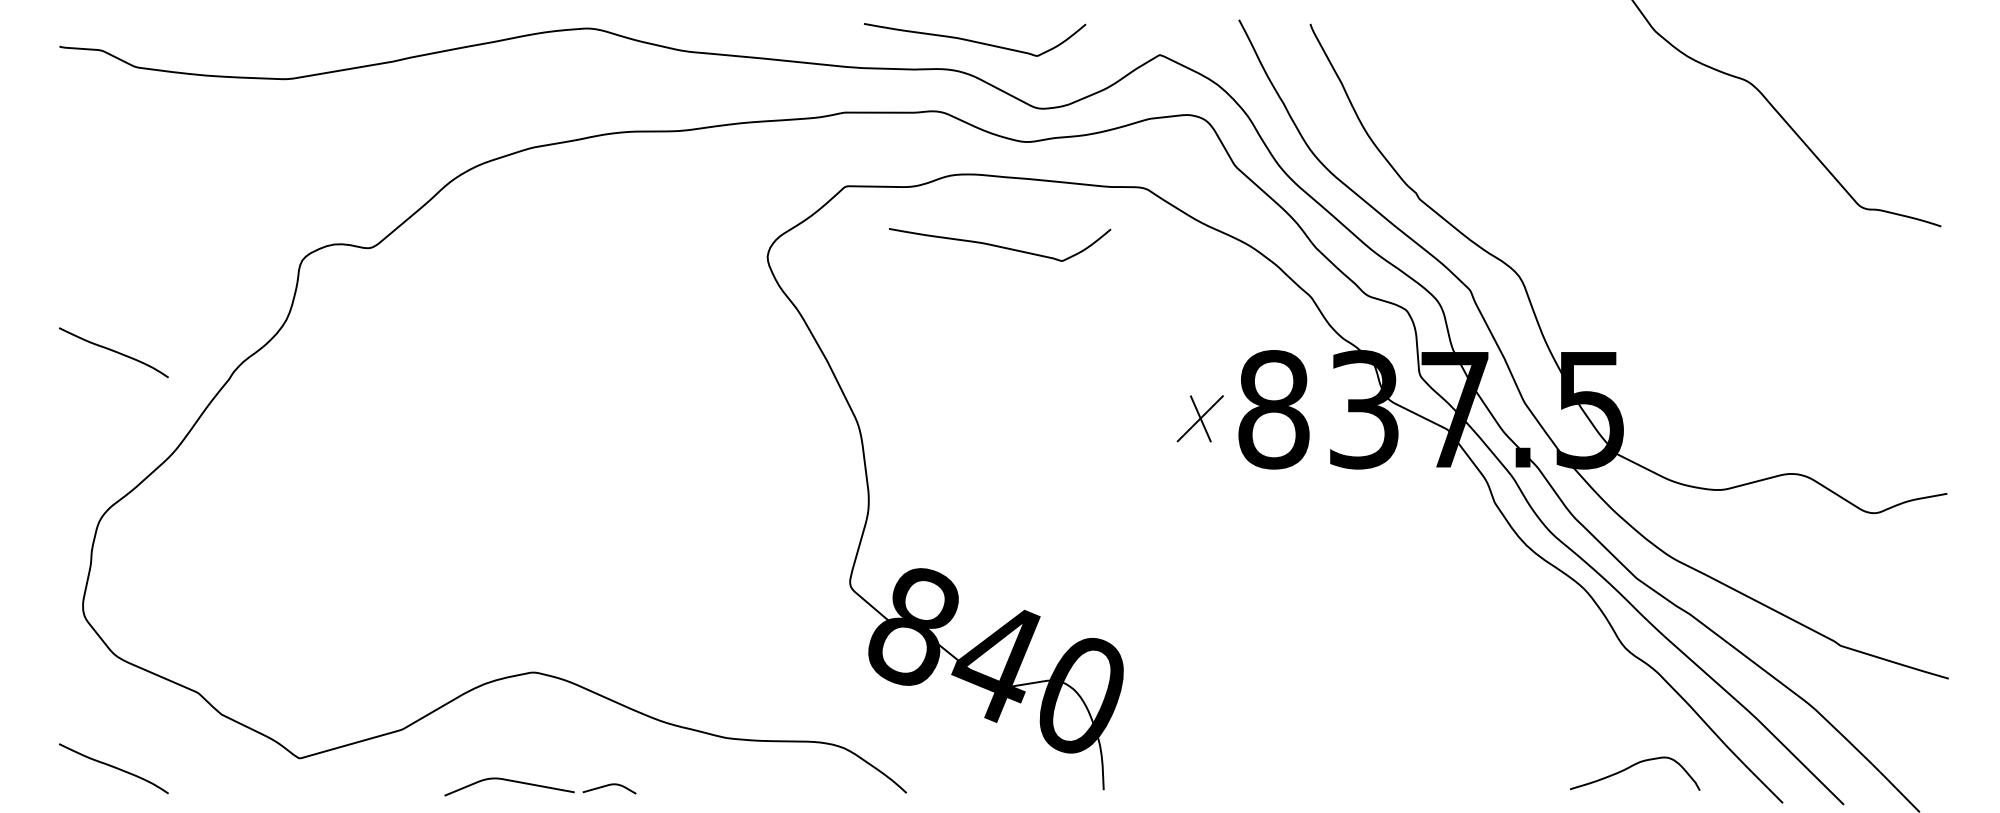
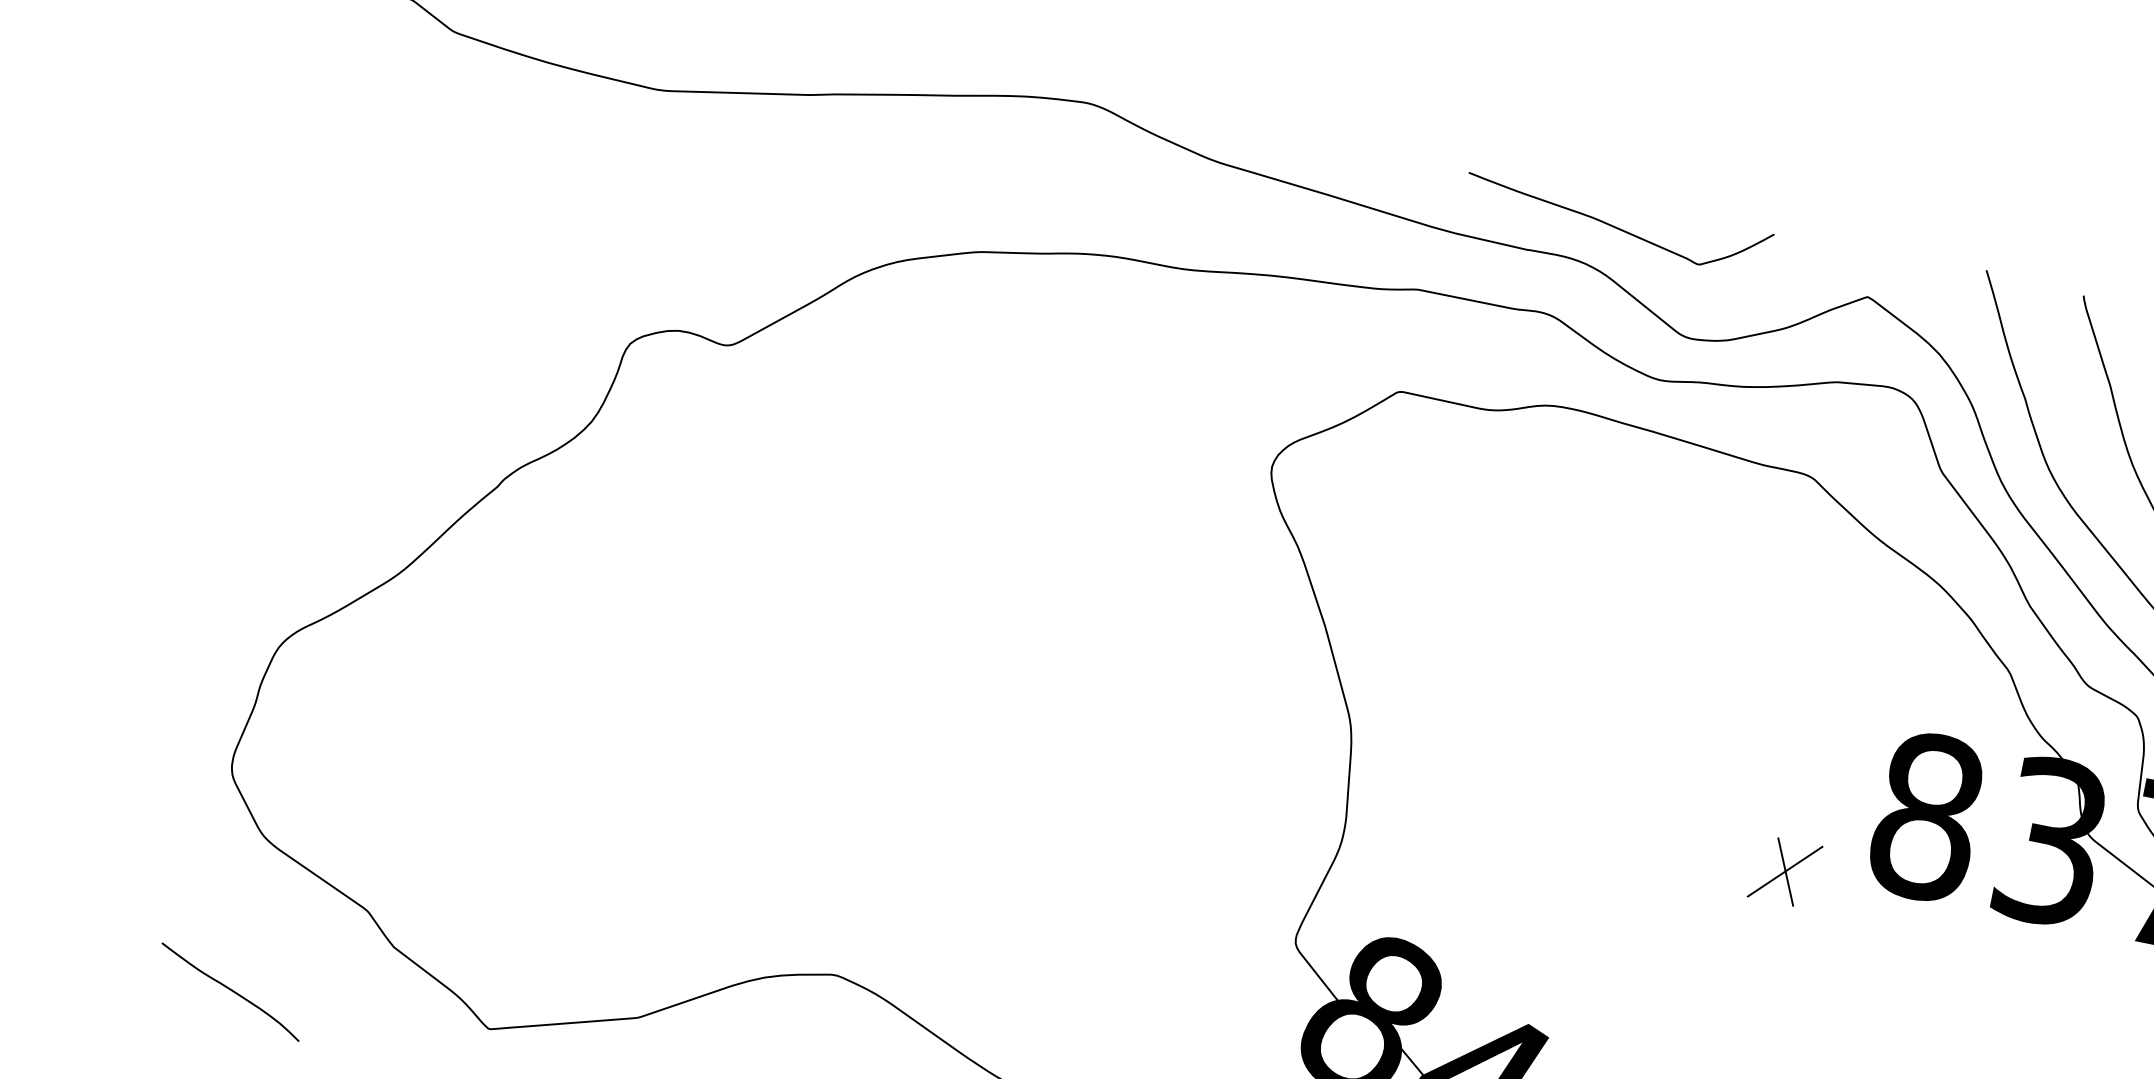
curve: (999, 245) -> (1594, 515), removed
curve: (113, 351) -> (344, 417), removed
part: (1199, 418) -> (1784, 871), moved

